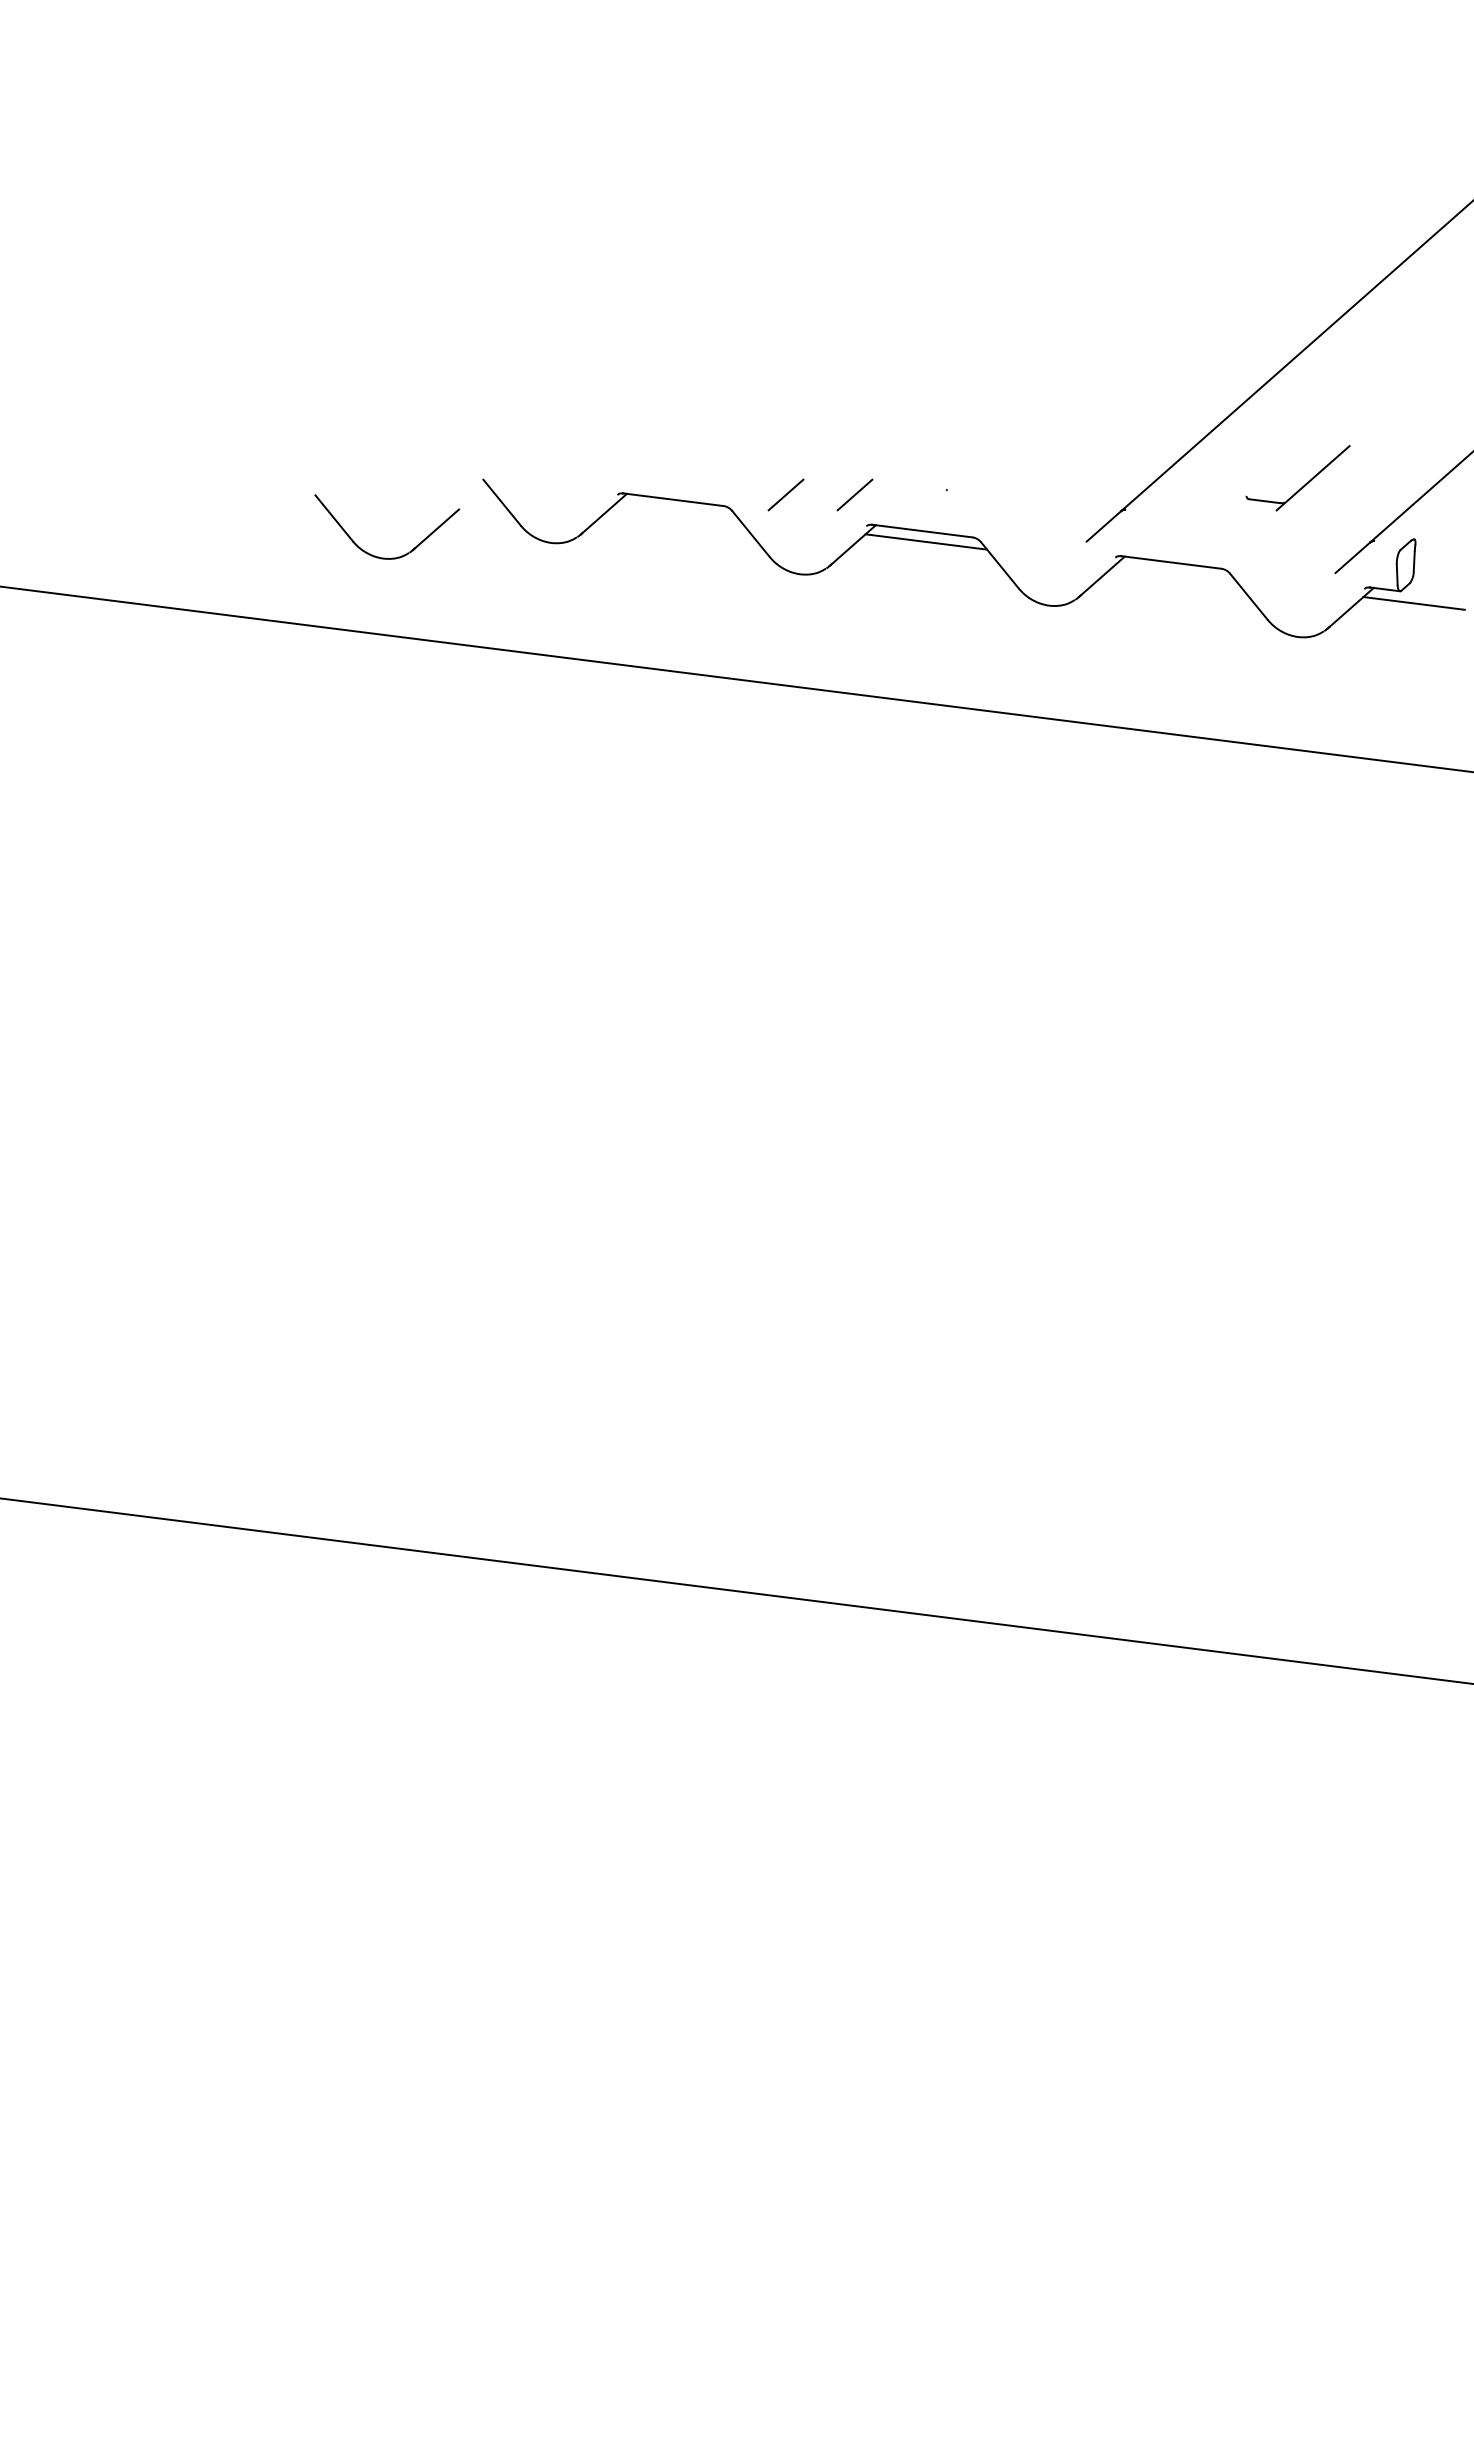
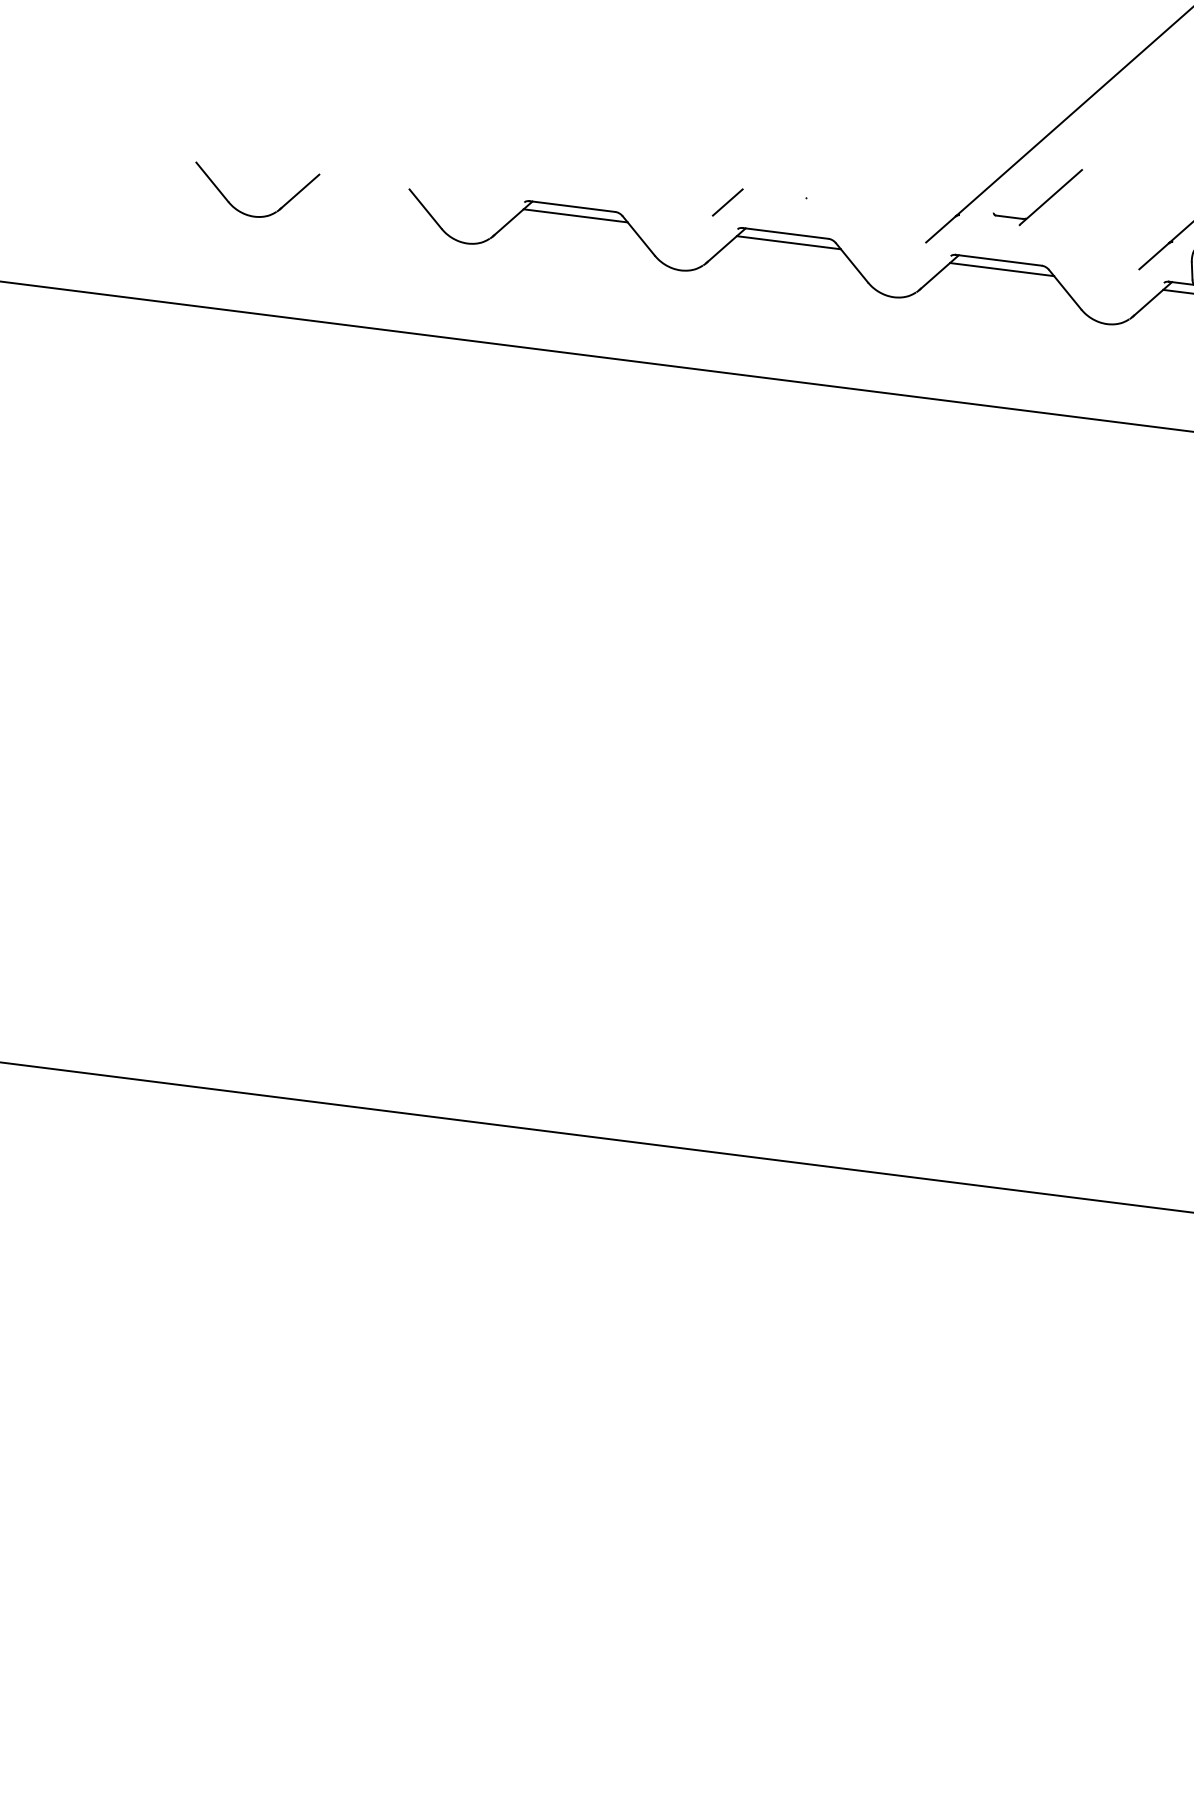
part: (1304, 484) -> (1043, 202), moved
line: (785, 494) -> (668, 202), removed
line: (677, 510) -> (575, 215), added
part: (386, 557) -> (257, 215), moved
line: (1175, 573) -> (1002, 269), added

